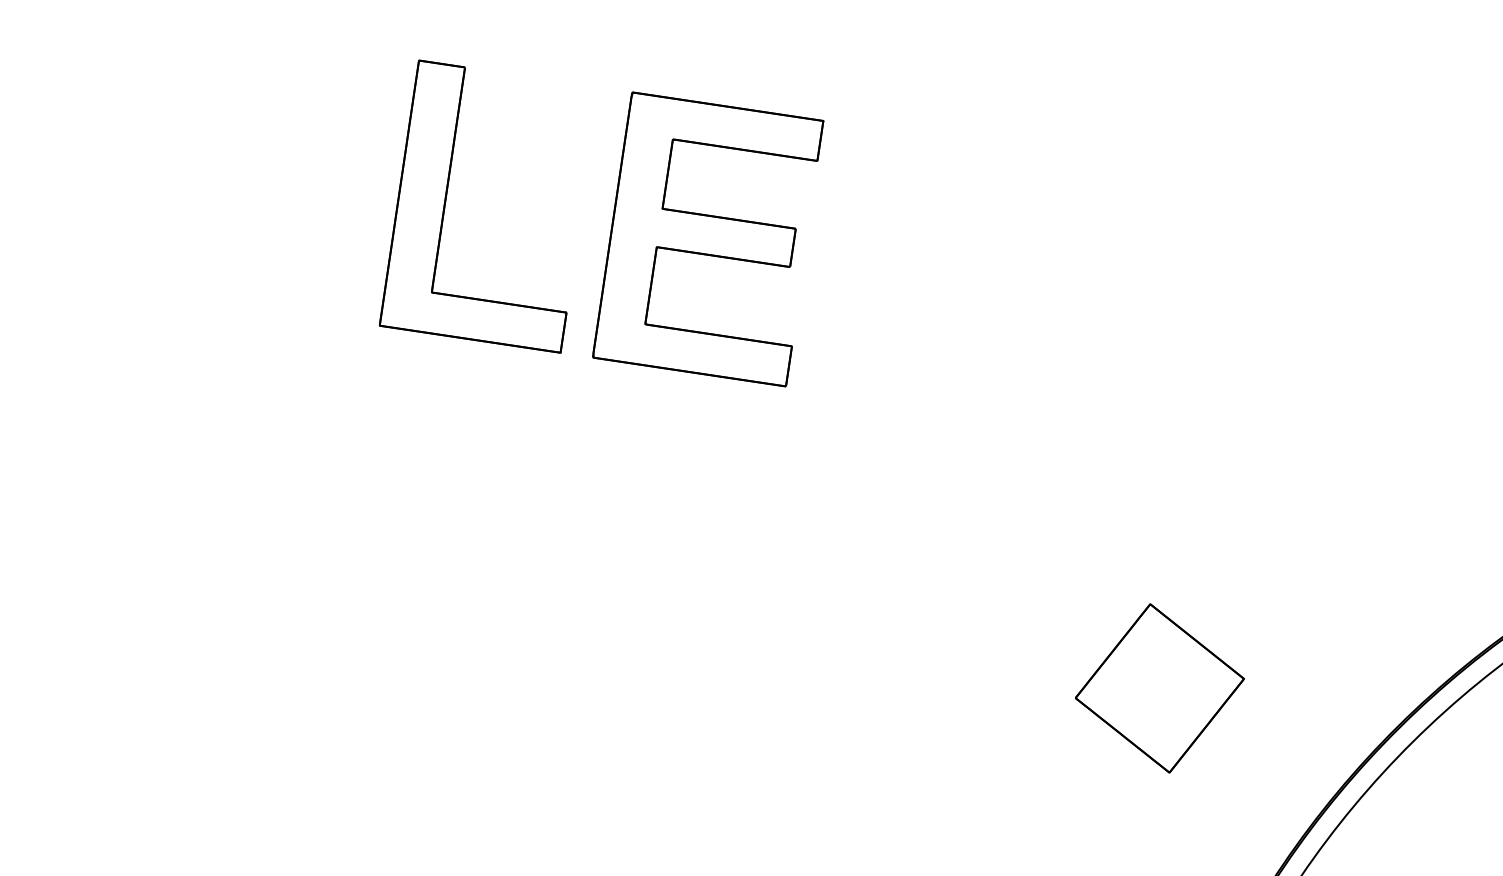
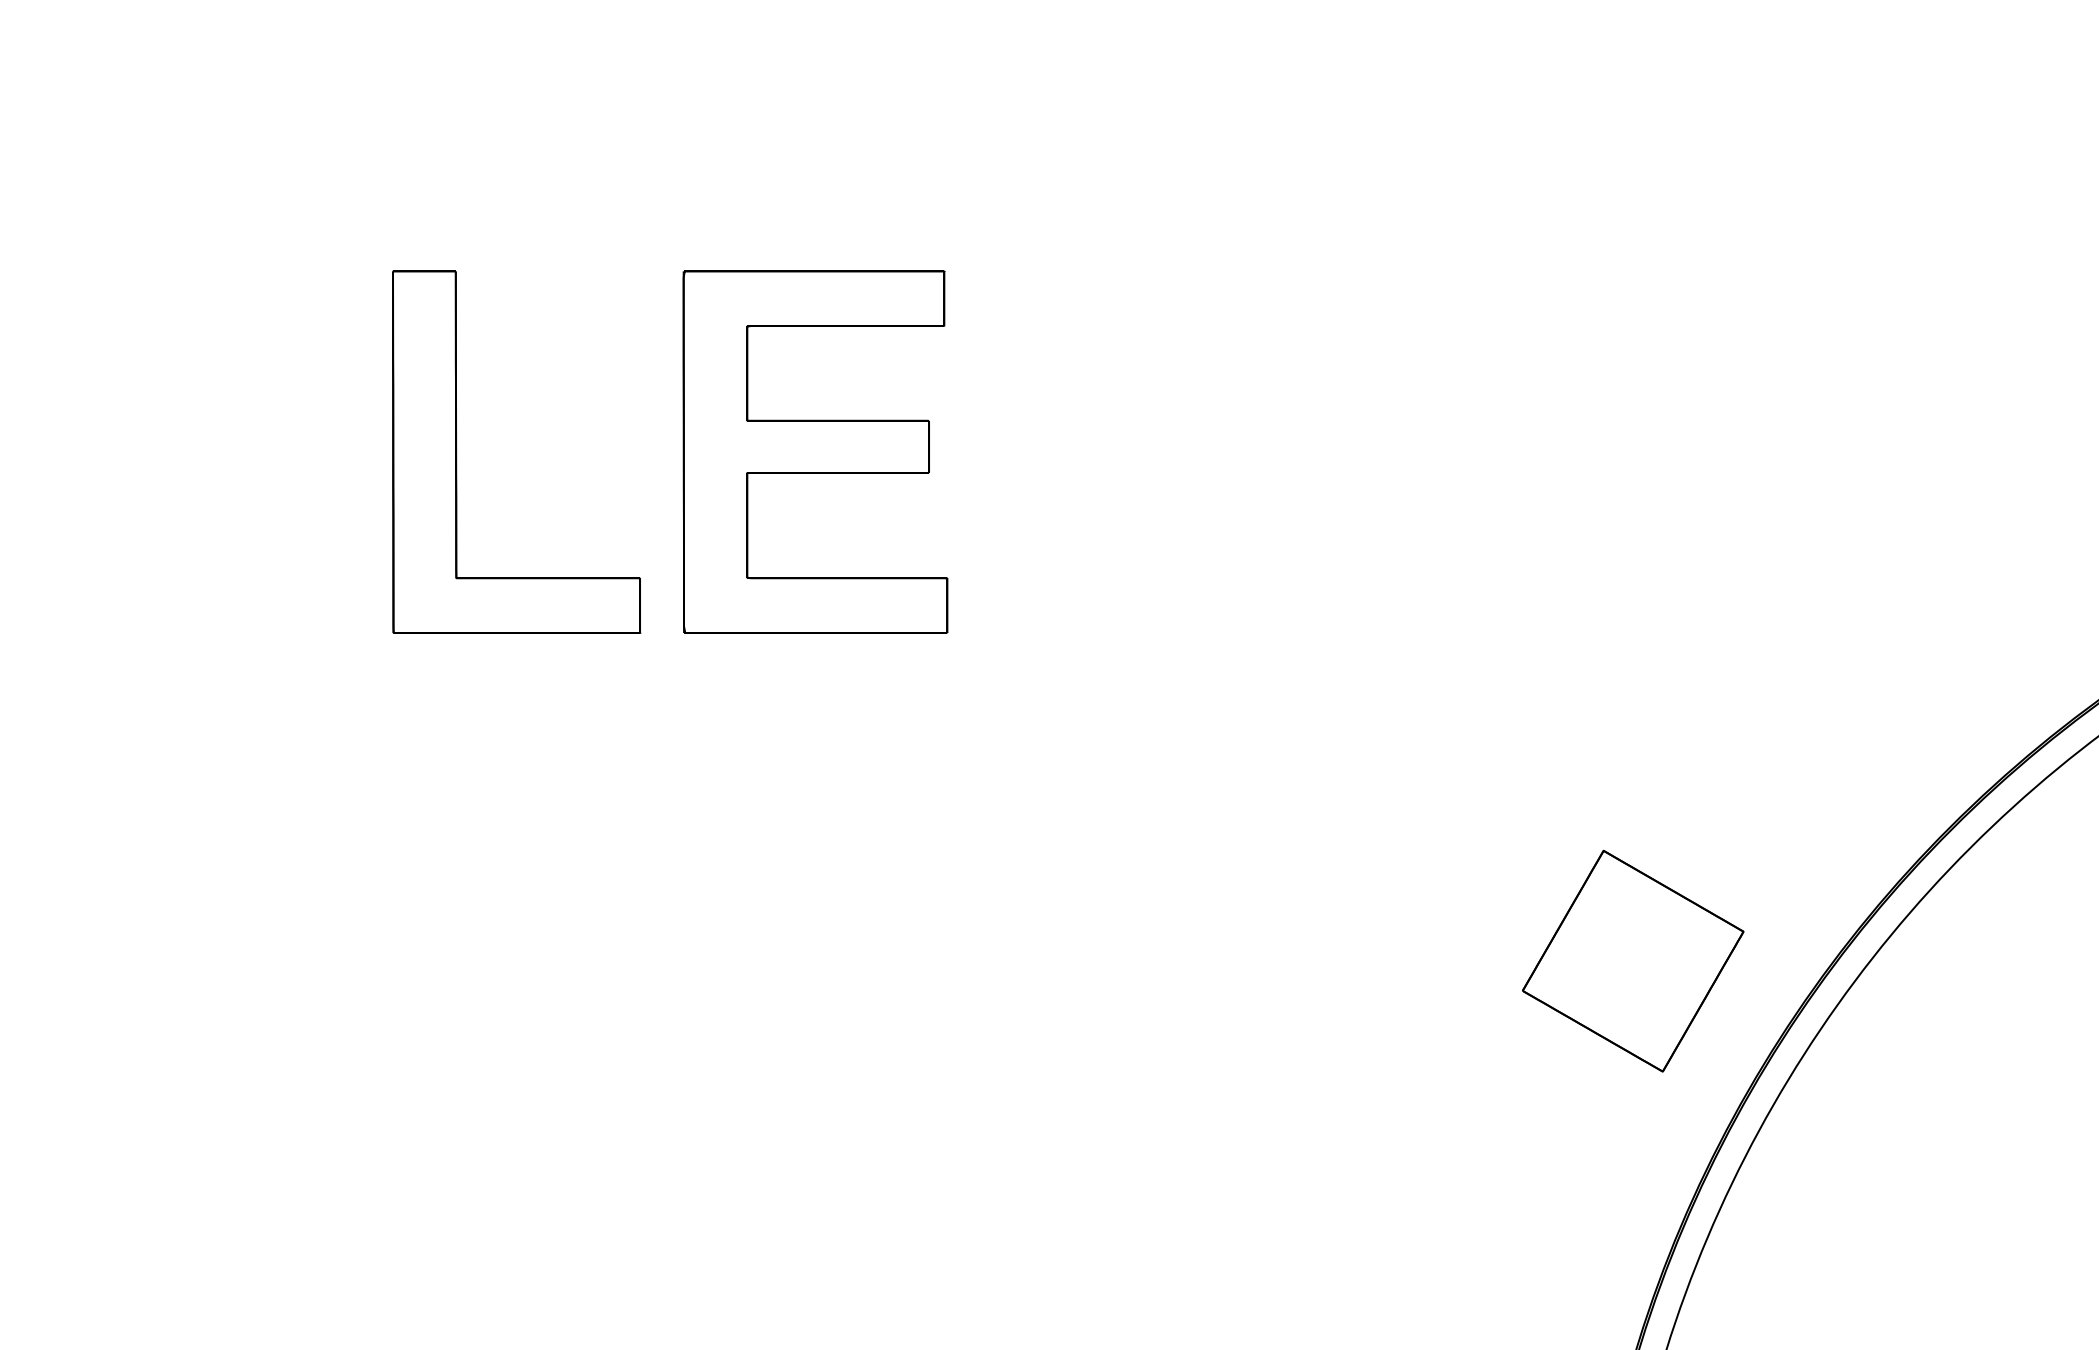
part: (1160, 687) -> (1633, 960), moved

